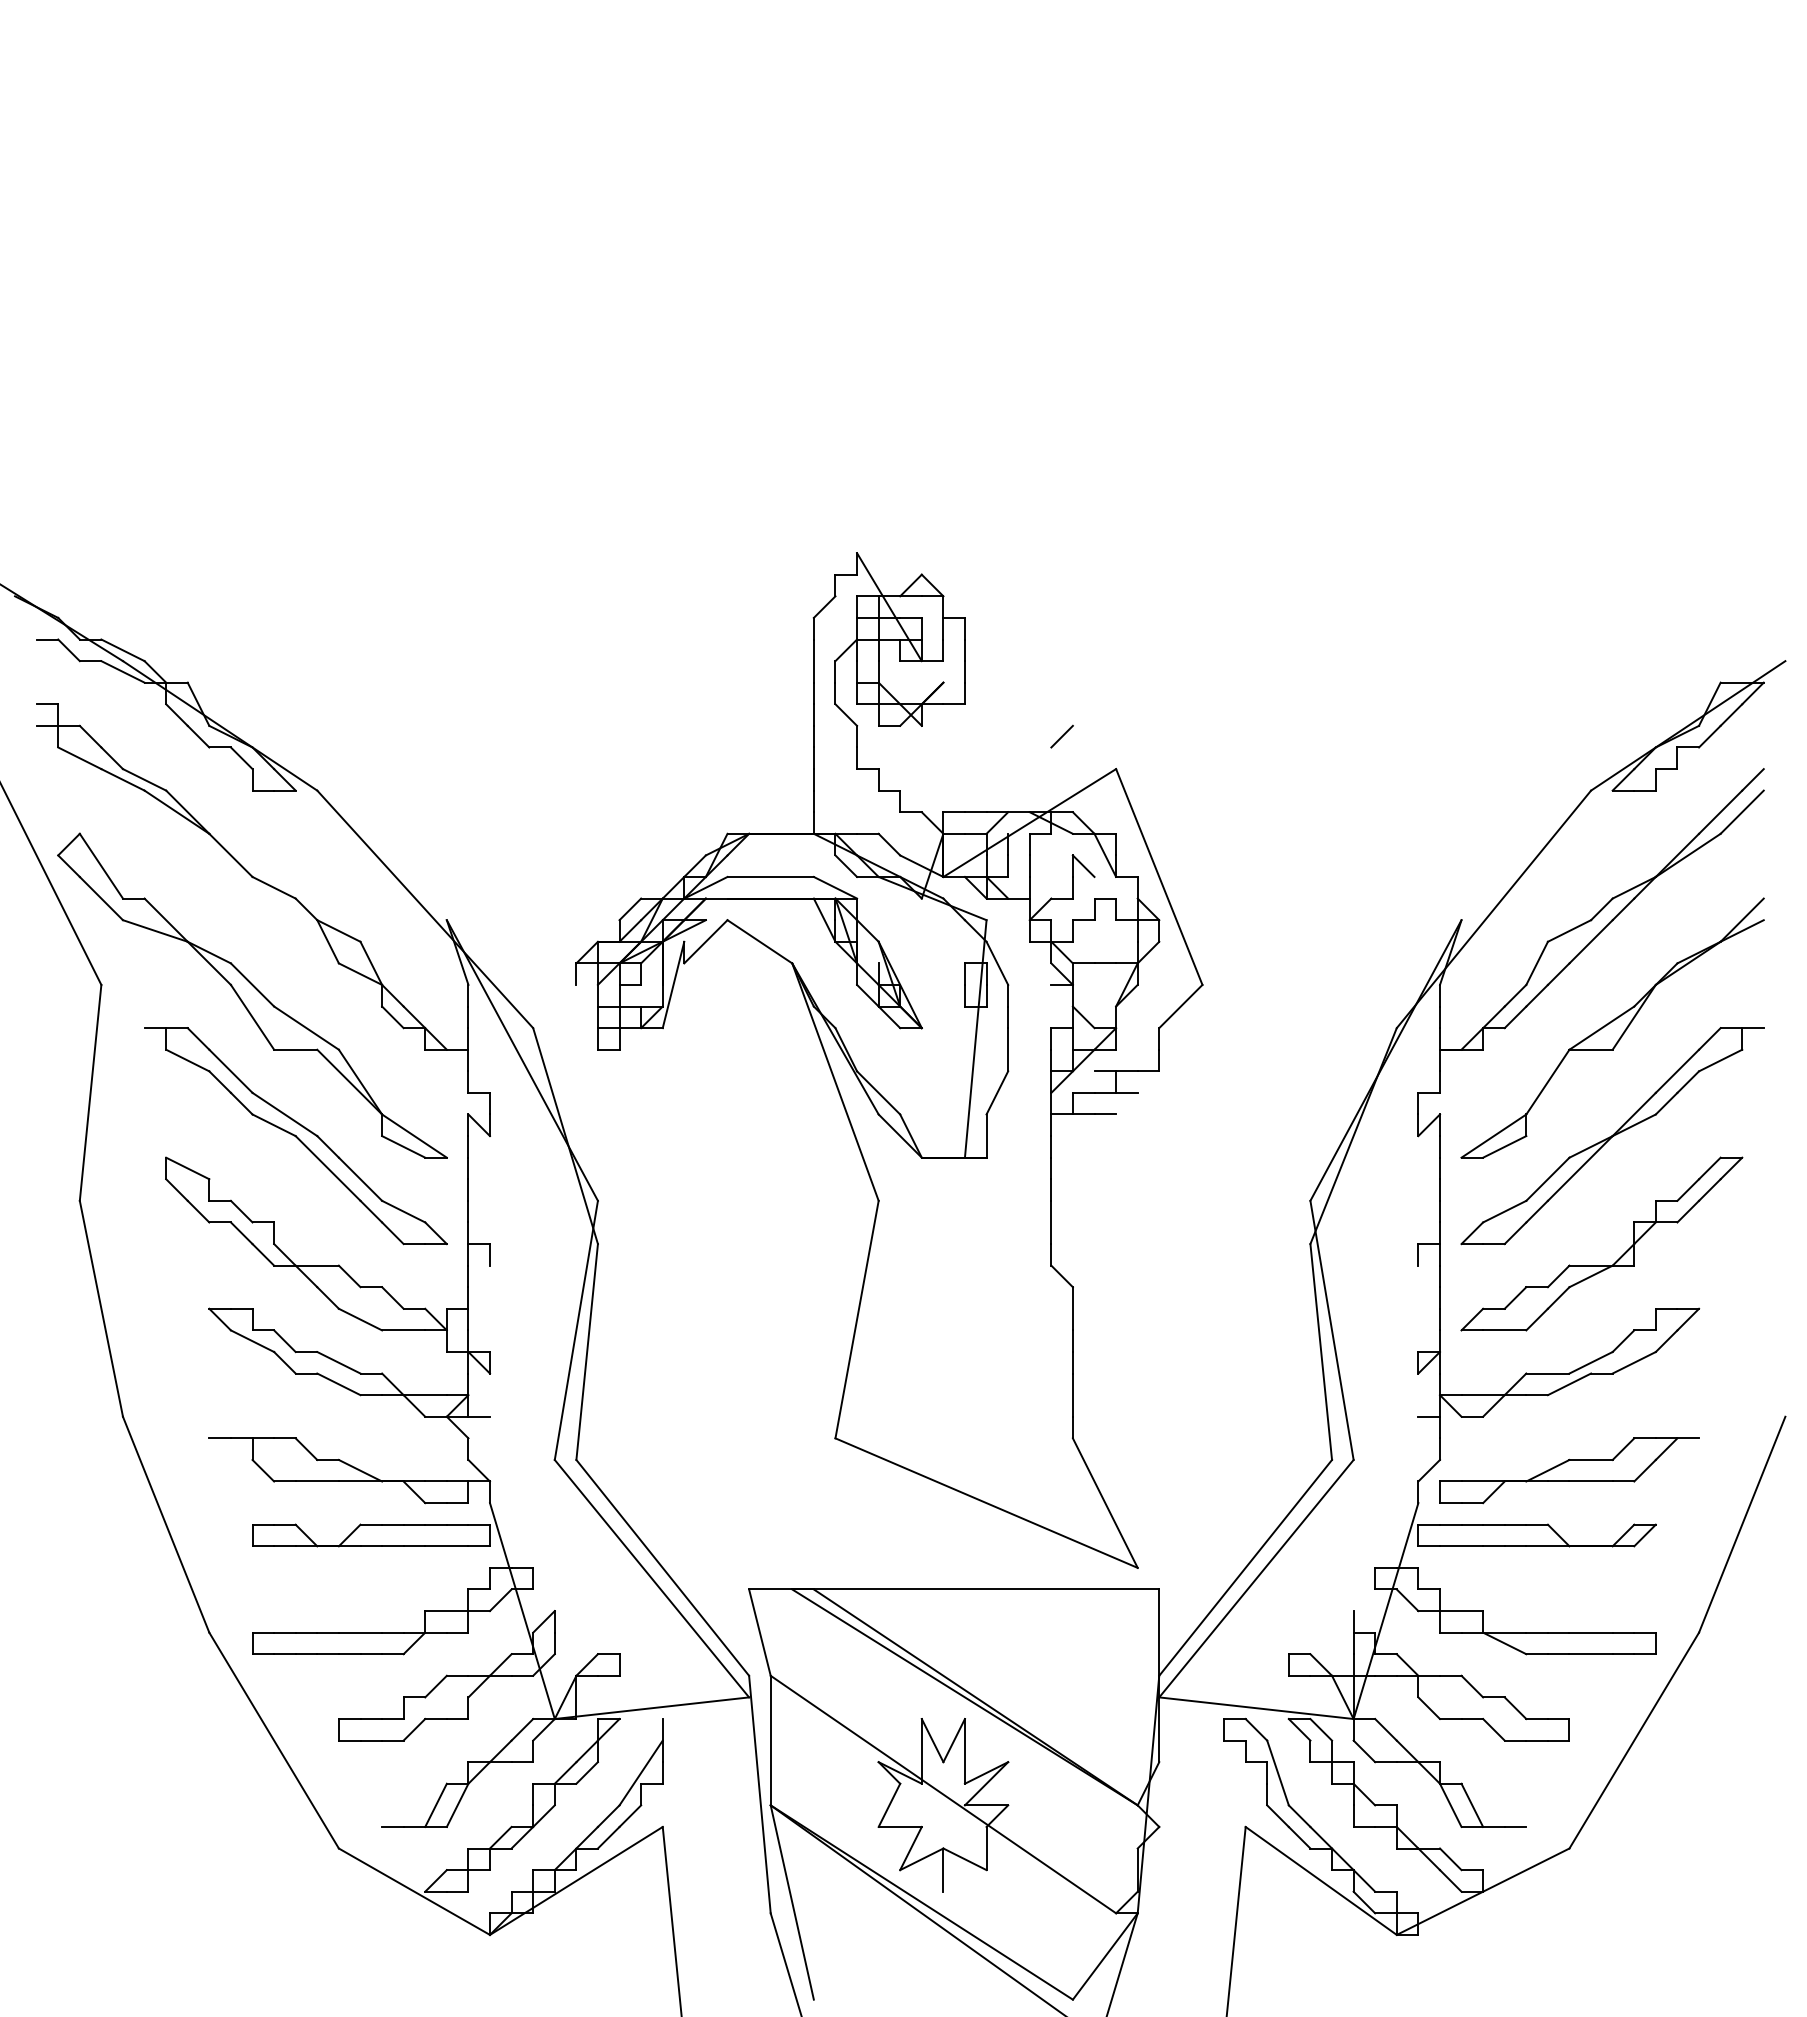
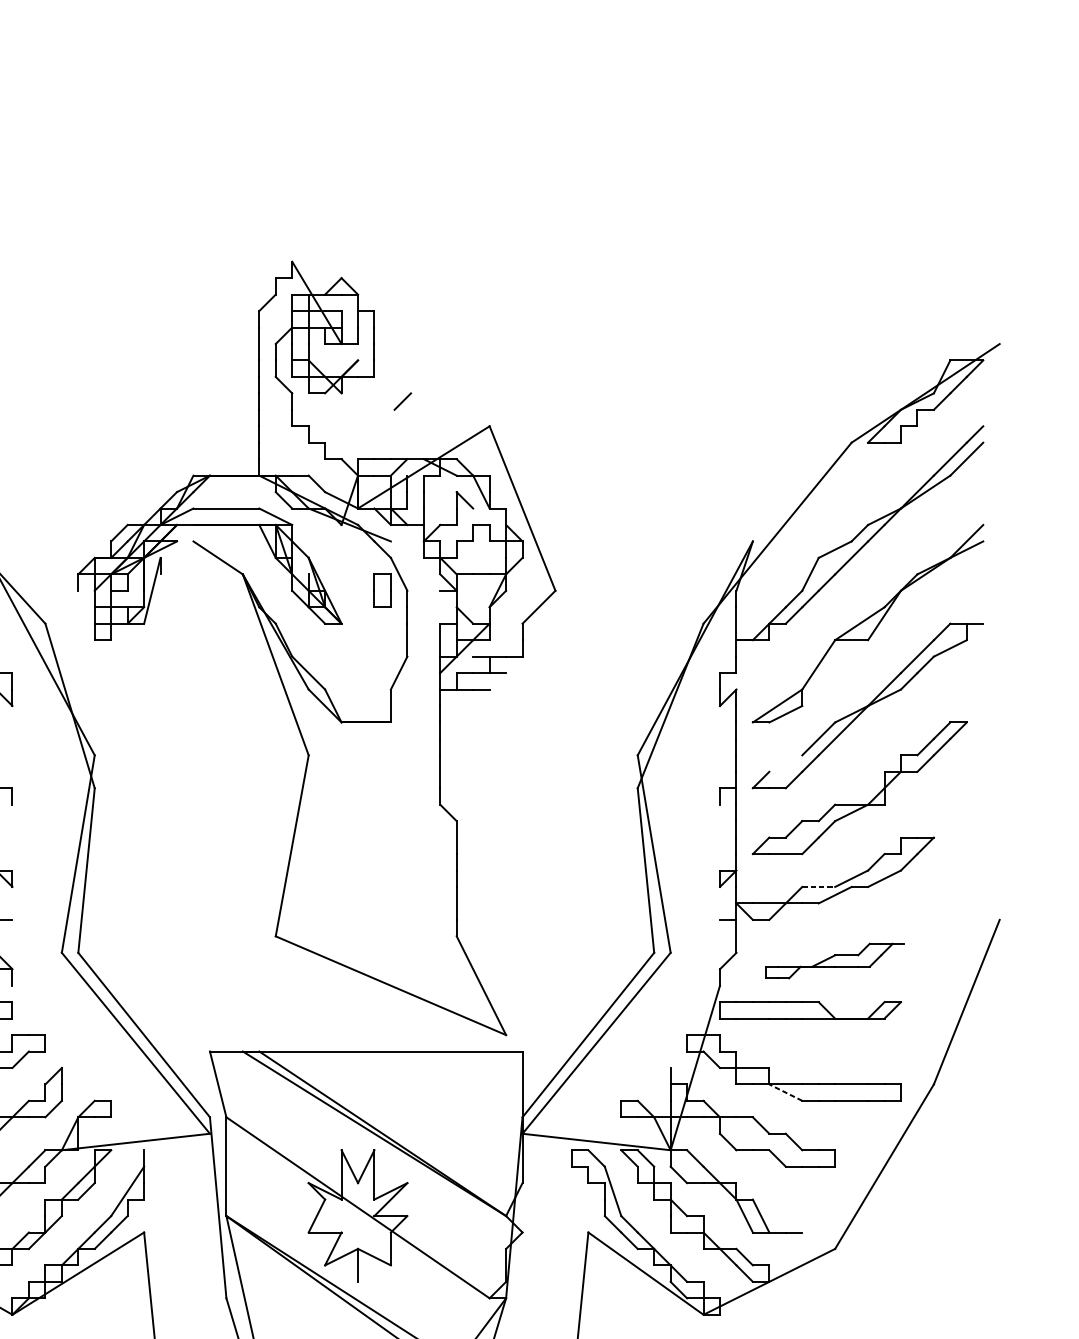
line: (1061, 736) -> (402, 401), moved
line: (705, 941) -> (176, 557), removed
line: (975, 1038) -> (382, 631), removed
line: (1504, 1211) -> (785, 763), removed
line: (1547, 1373) -> (818, 886), solid -> dashed
part: (1569, 1470) -> (835, 960), size x0.7
line: (521, 1611) -> (36, 1068), removed
line: (1504, 1643) -> (785, 1092), solid -> dashed

